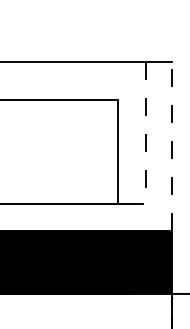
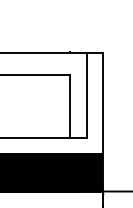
line: (146, 133) -> (87, 95), dashed -> solid
line: (171, 147) -> (102, 103), dashed -> solid

